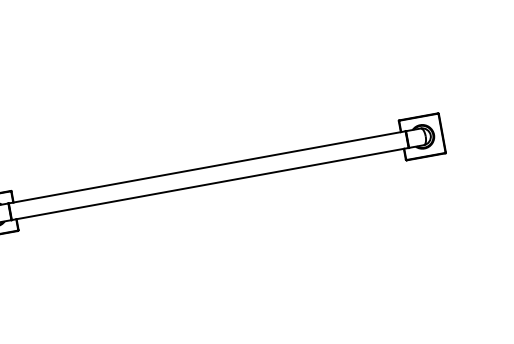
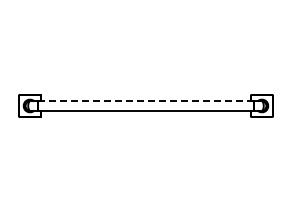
line: (208, 167) -> (146, 101), solid -> dashed

